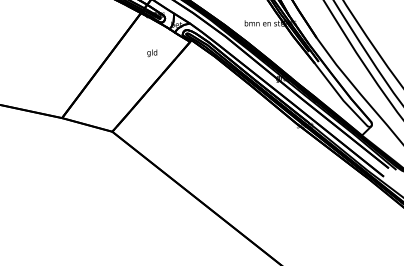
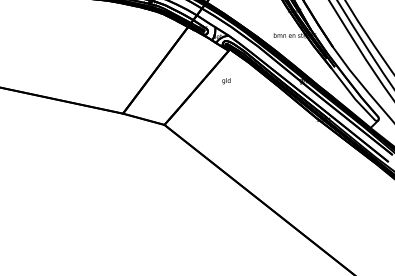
text: (152, 53) -> (226, 81), moved

